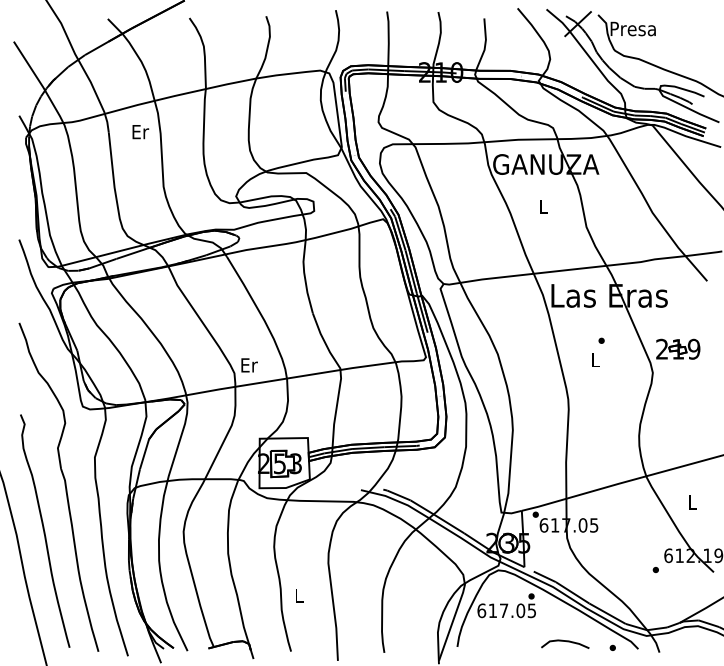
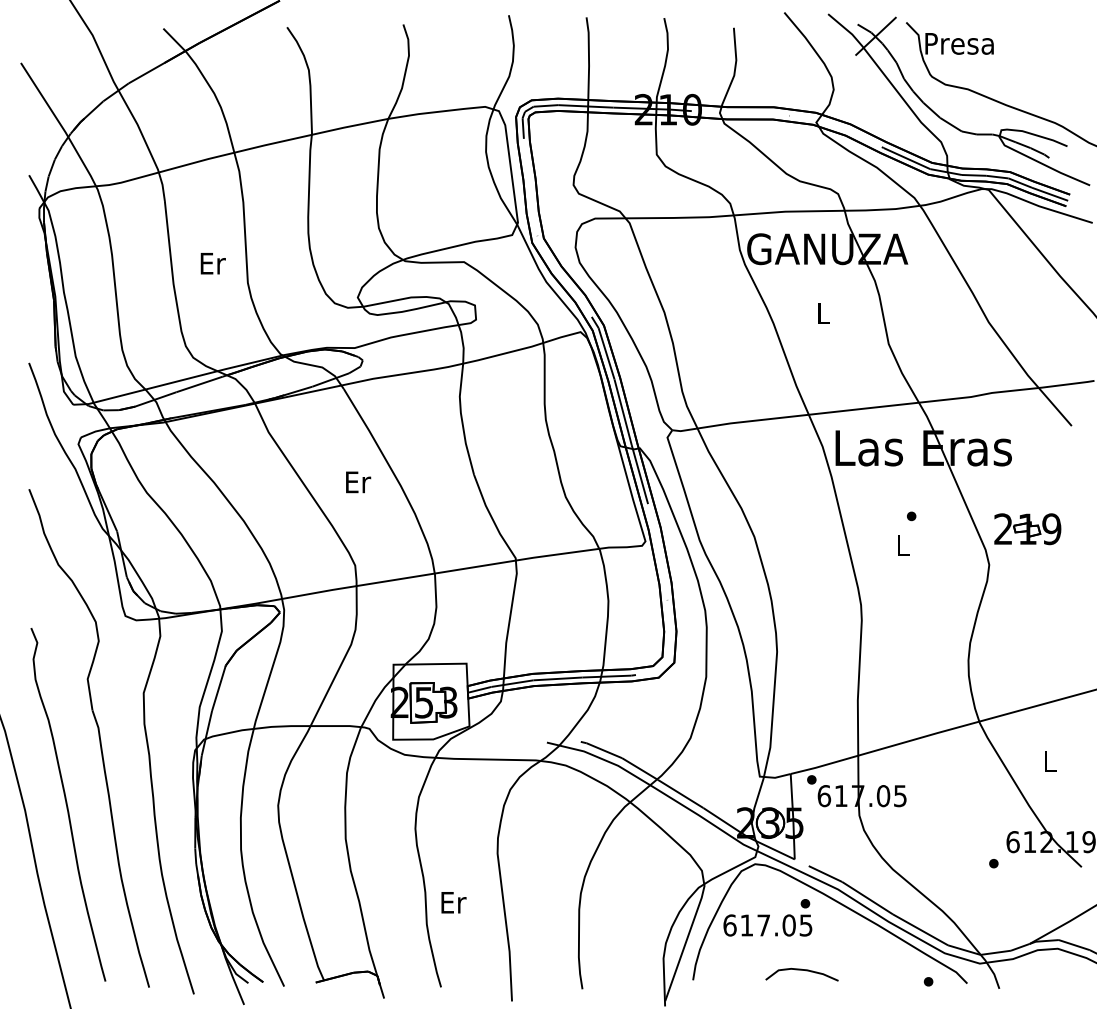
text: (140, 132) -> (212, 264), moved
text: (249, 365) -> (358, 482), moved
text: (299, 595) -> (453, 902), L -> Er
curve: (566, 642) -> (803, 972), moved

